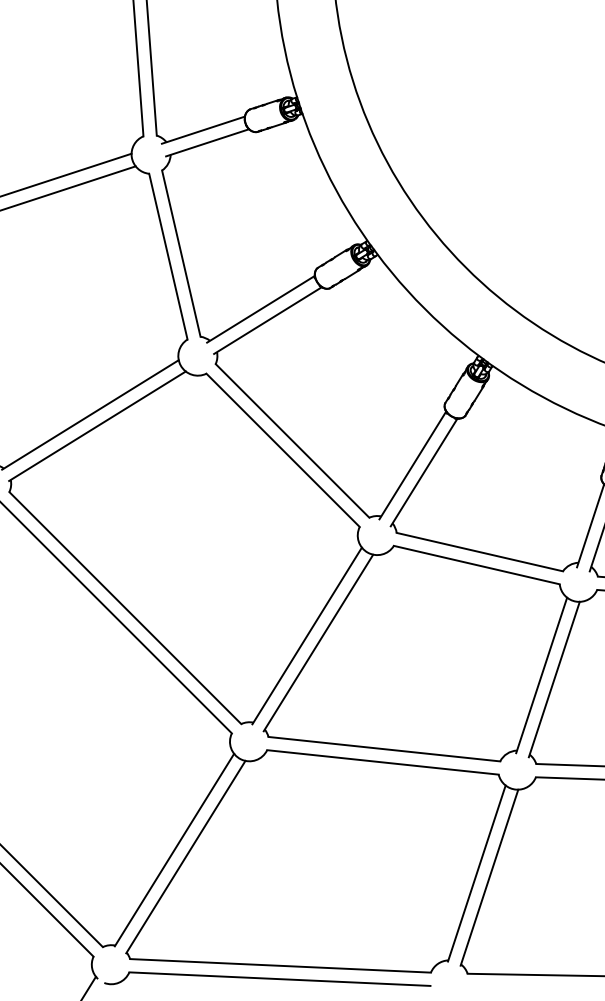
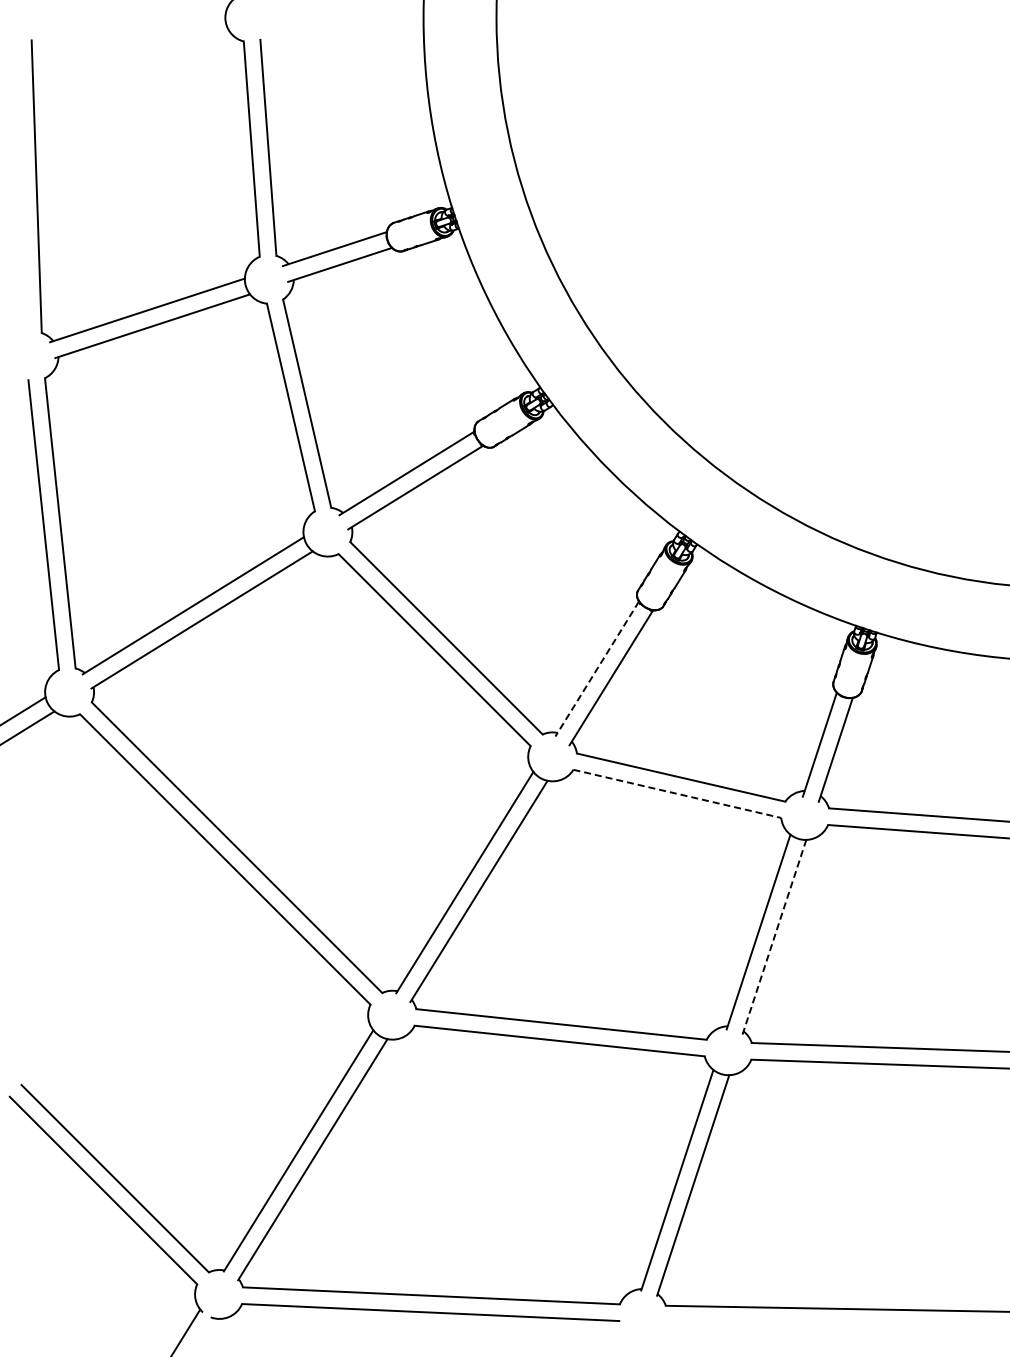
line: (412, 465) -> (596, 669), solid -> dashed
line: (476, 564) -> (677, 793), solid -> dashed
line: (554, 678) -> (774, 936), solid -> dashed

